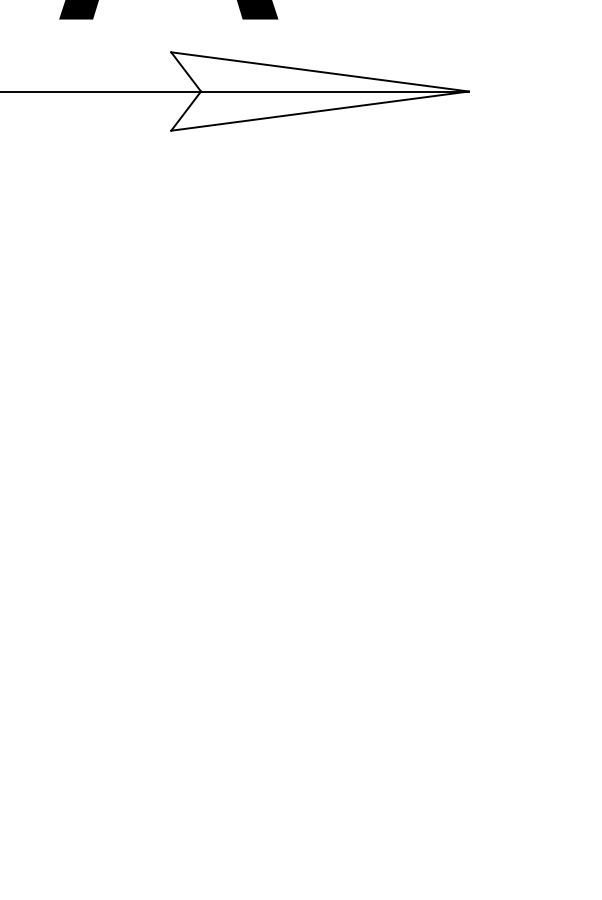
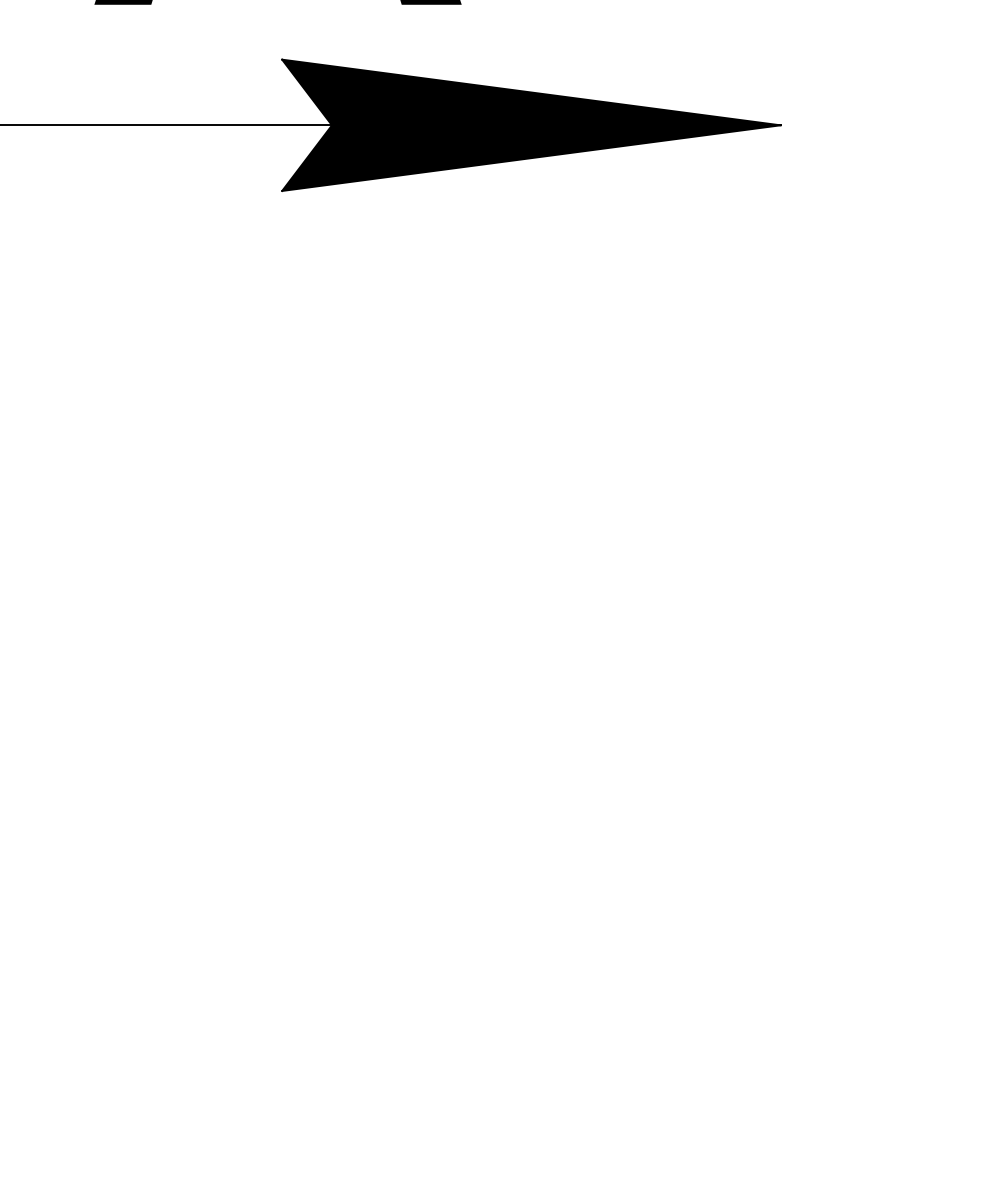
fill: (319, 91) -> (530, 125), added

